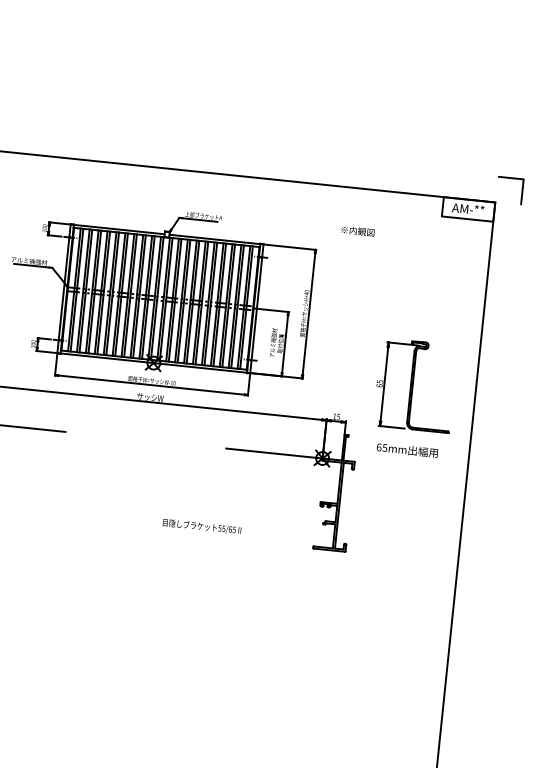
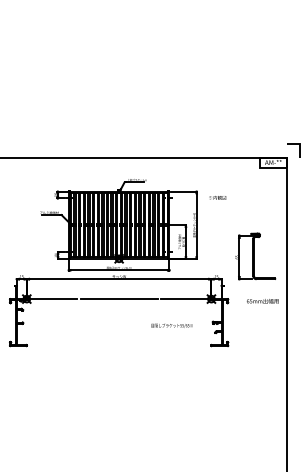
text: (357, 230) -> (217, 197), moved
line: (144, 440) -> (118, 299), added
text: (406, 450) -> (262, 301), moved
text: (201, 526) -> (171, 325), moved

